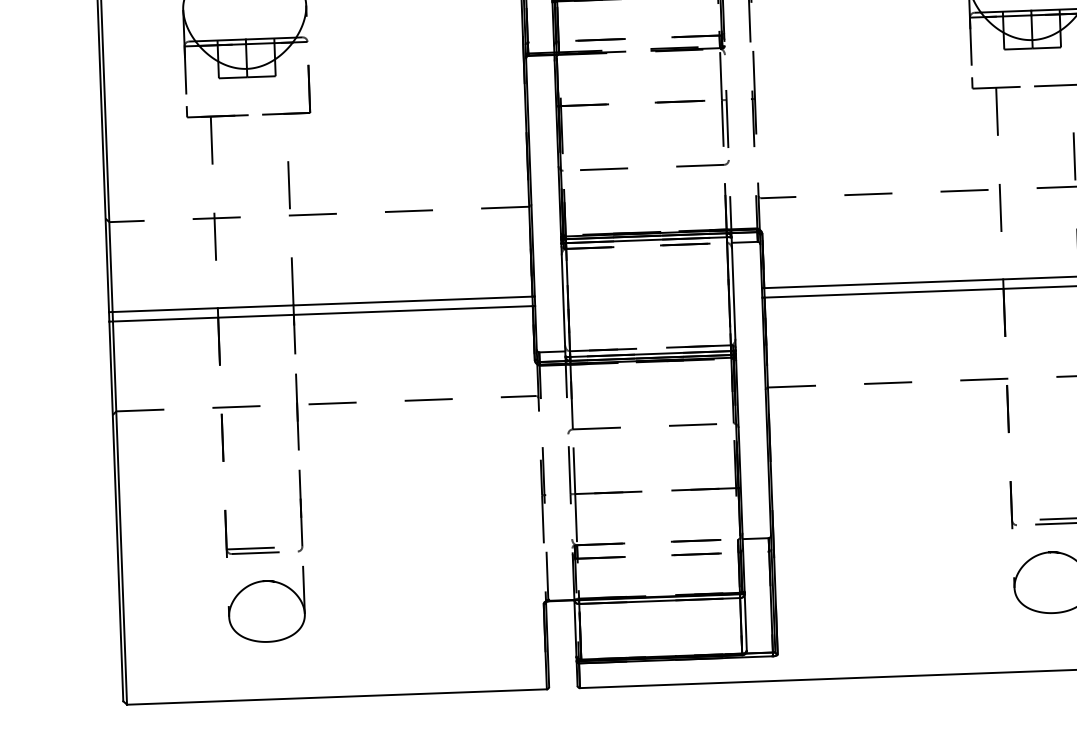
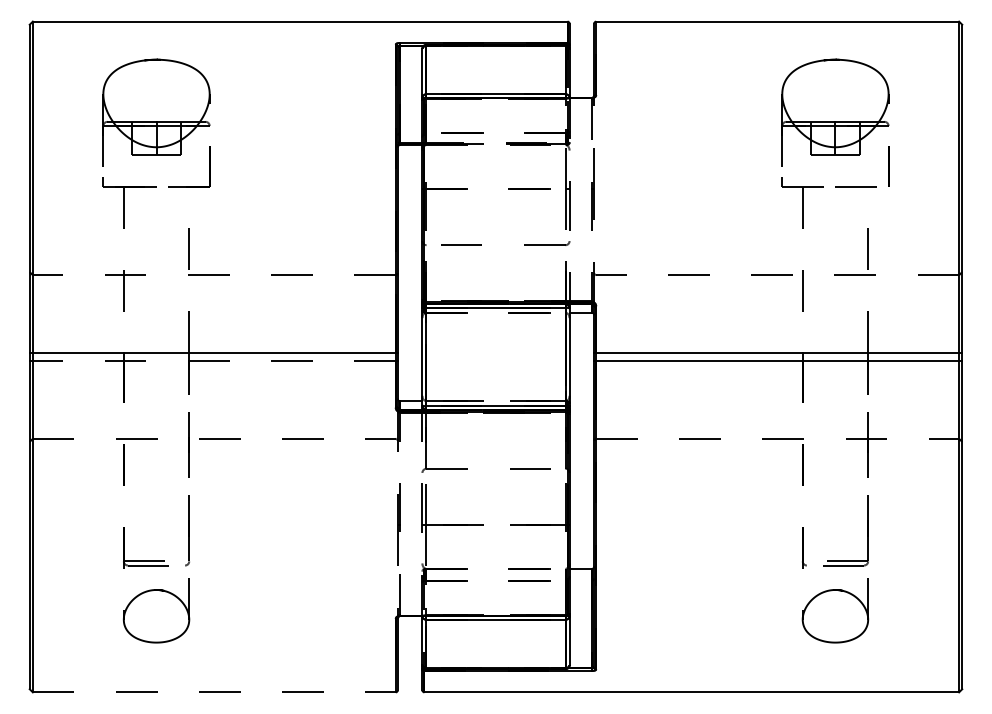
line: (321, 314) -> (213, 361), solid -> dashed
line: (337, 697) -> (214, 692), solid -> dashed

